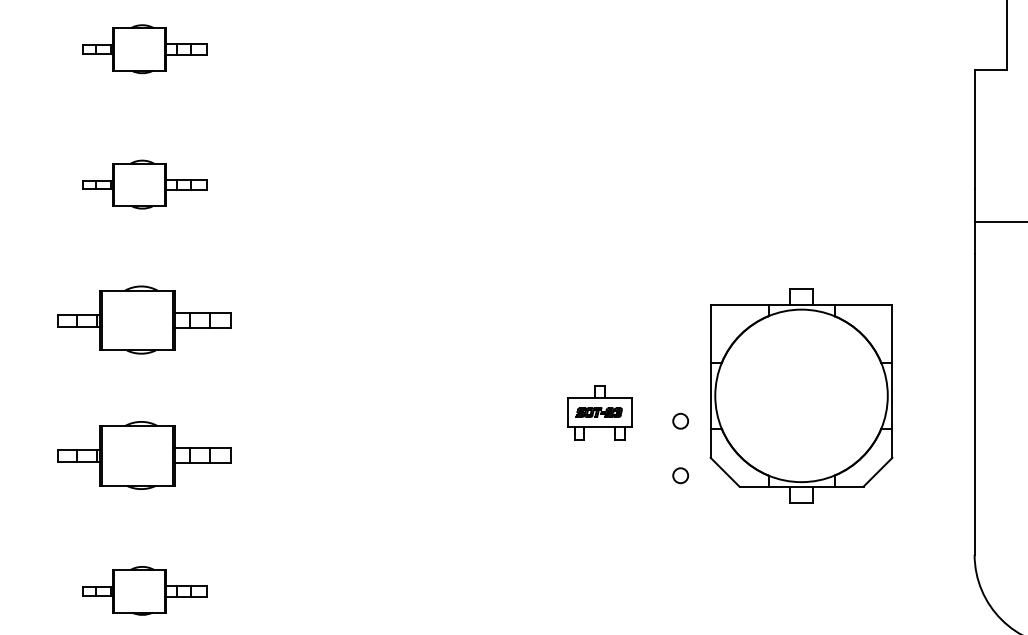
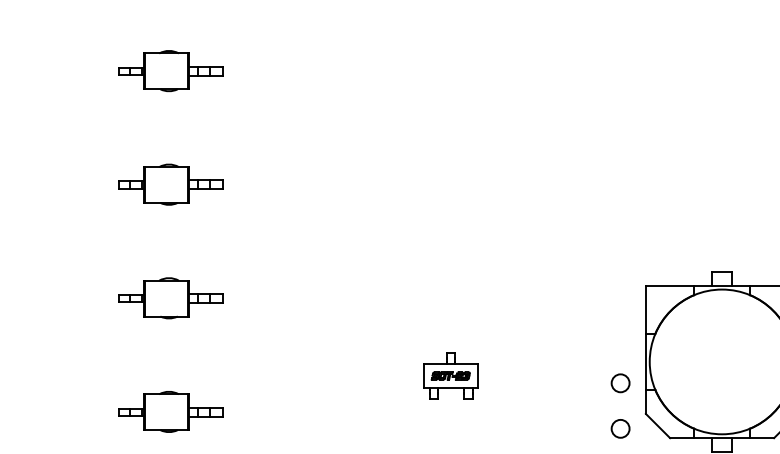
part: (144, 319) -> (170, 297), size x0.71
part: (599, 412) -> (451, 375), moved
circle: (680, 420) -> (620, 382), size x1.43
part: (144, 455) -> (170, 411), size x0.71
circle: (680, 475) -> (620, 428), size x1.43

